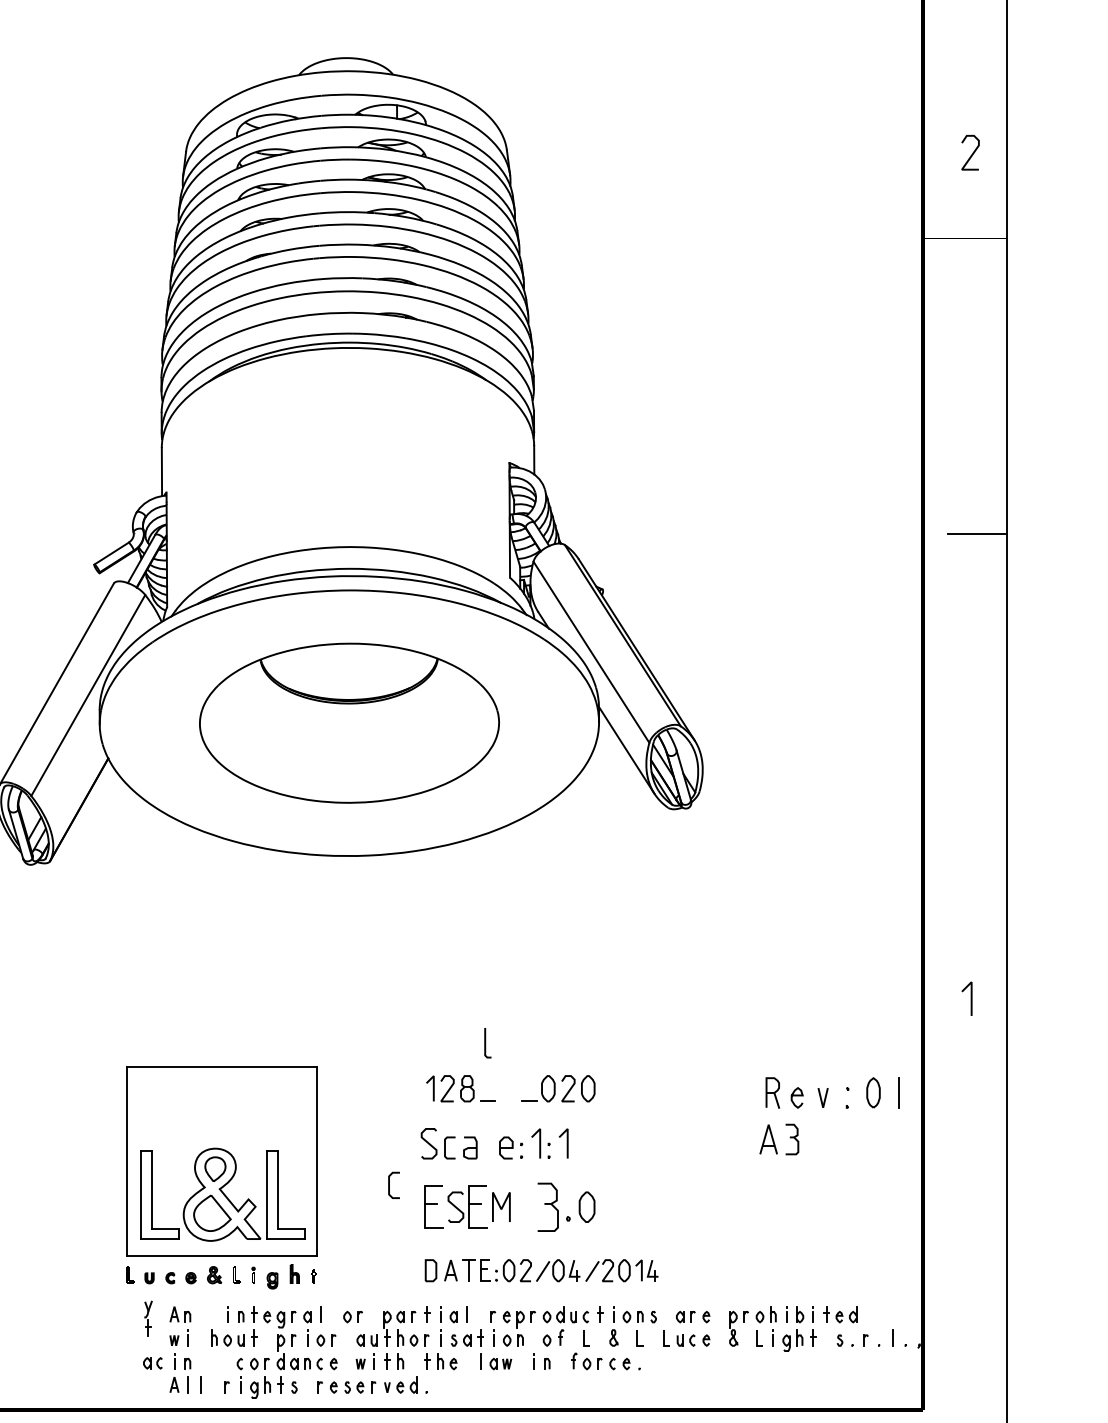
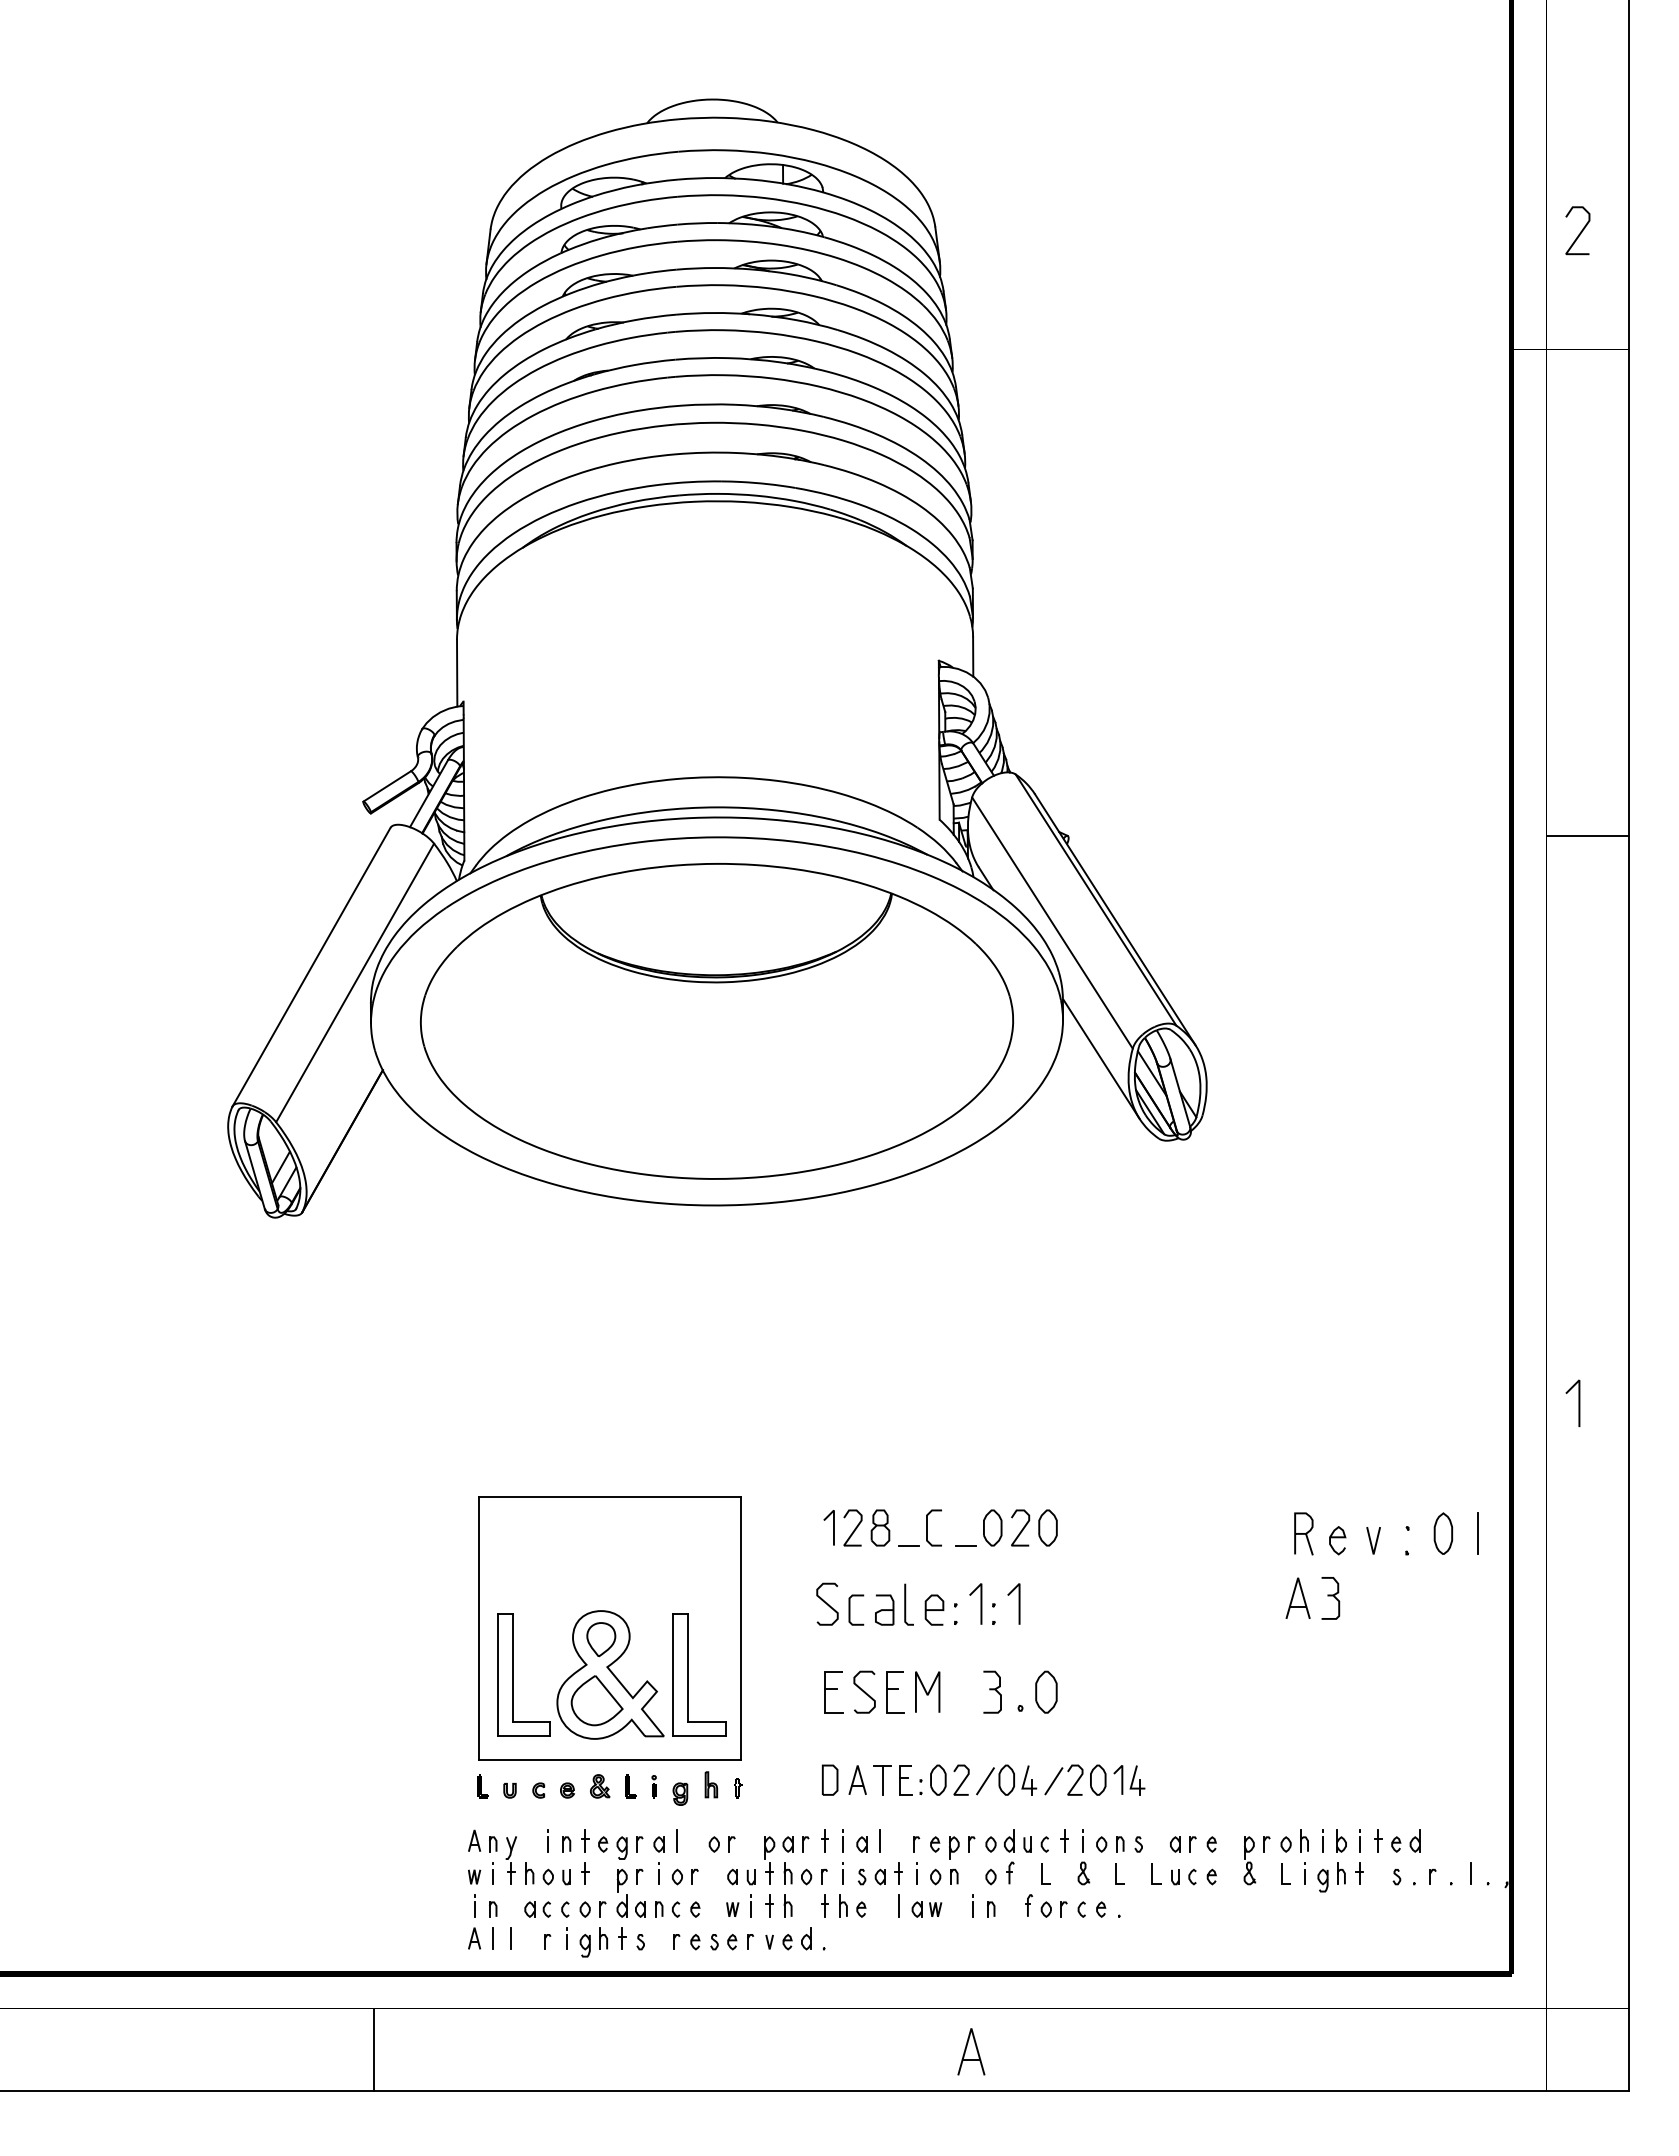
line: (977, 534) -> (1587, 836), moved
part: (349, 723) -> (717, 1021), size x1.43
line: (486, 1042) -> (906, 1604), moved
part: (221, 1177) -> (609, 1650), moved
curve: (389, 1185) -> (927, 1527), moved
part: (548, 1206) -> (992, 1691), size x0.62
part: (433, 1207) -> (833, 1692), size x0.71
part: (478, 1207) -> (895, 1692), size x0.71
part: (147, 1318) -> (510, 1860), moved
part: (152, 1363) -> (537, 1909), moved

